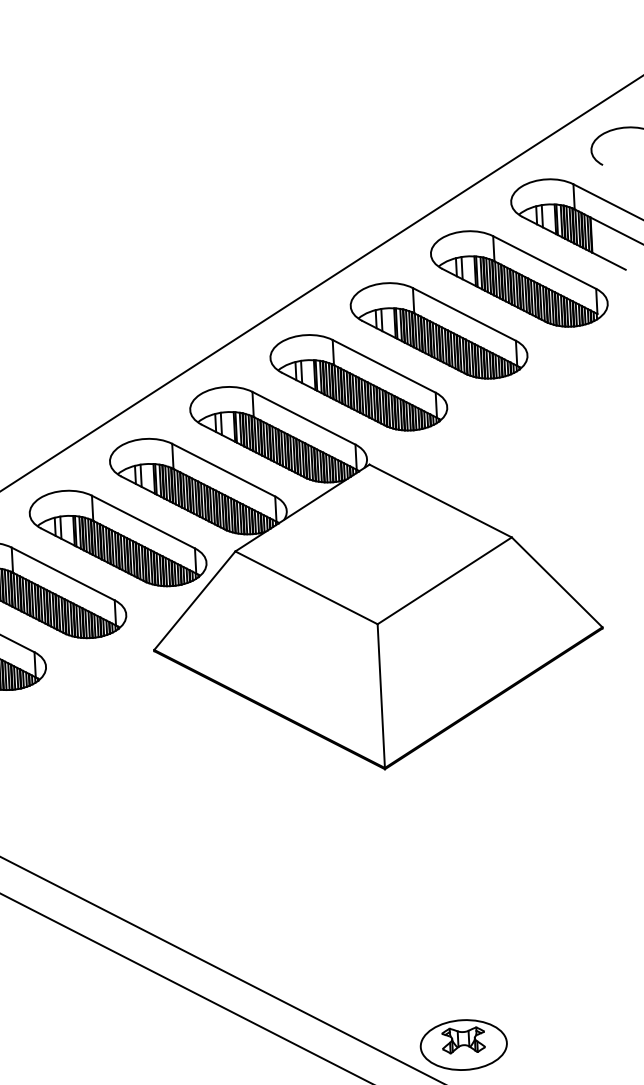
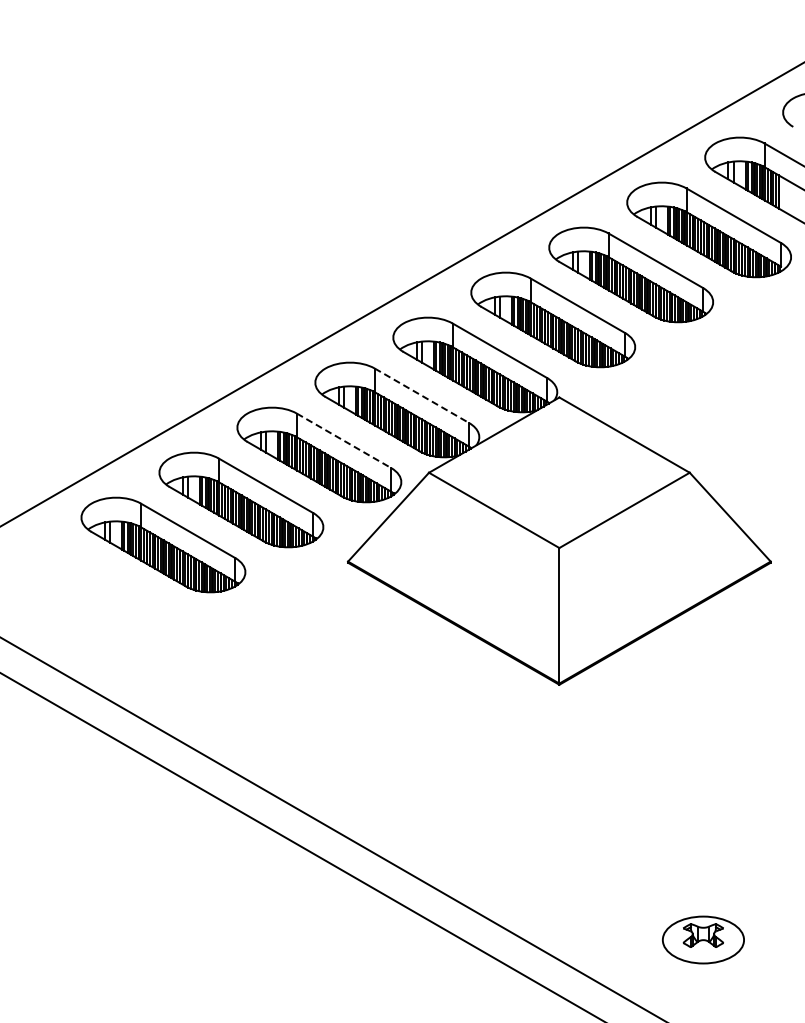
line: (224, 470) -> (422, 396), solid -> dashed
line: (144, 522) -> (344, 441), solid -> dashed
part: (463, 1044) -> (703, 939), moved

